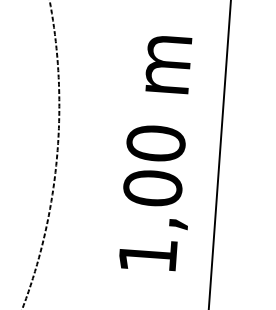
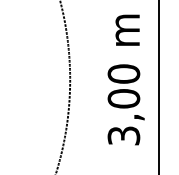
text: (147, 254) -> (123, 135), 1,00 -> 3,00

